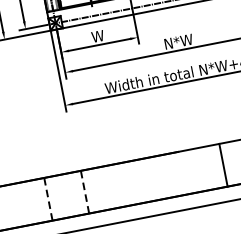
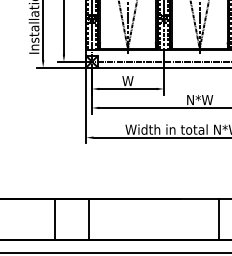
line: (84, 192) -> (88, 219), dashed -> solid
line: (48, 199) -> (54, 219), dashed -> solid

